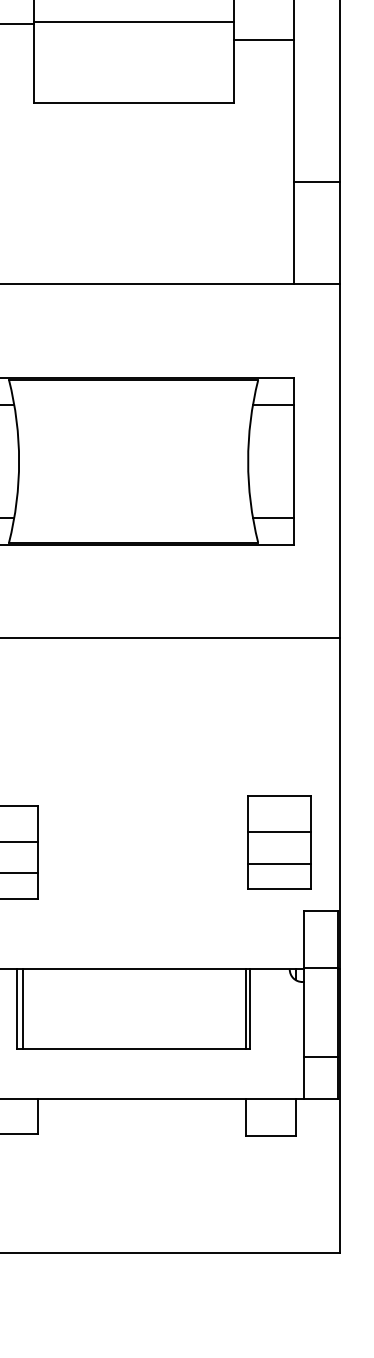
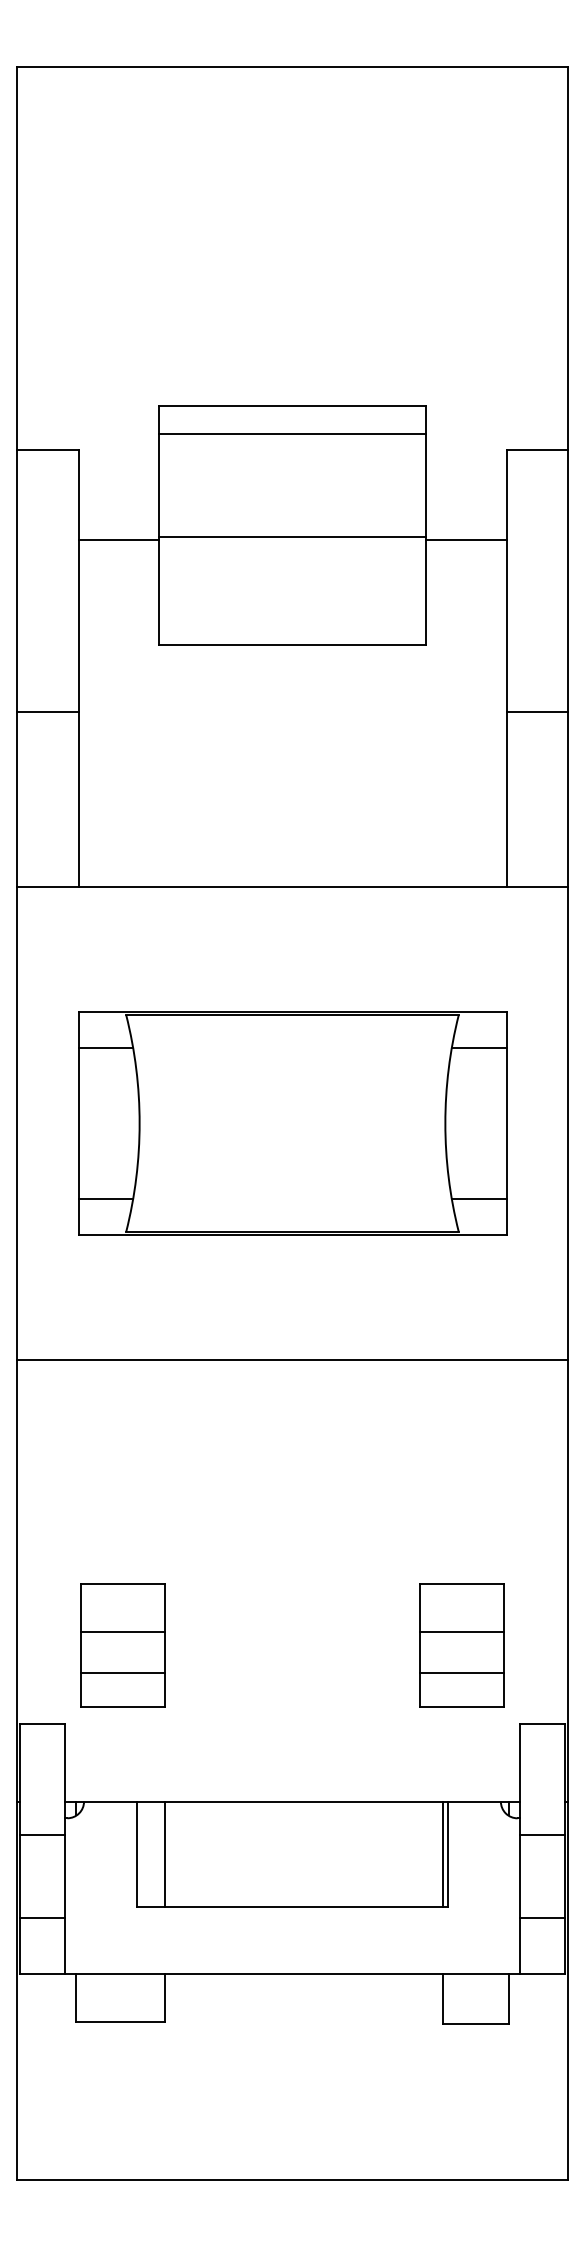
line: (263, 39) -> (465, 539), moved
line: (316, 181) -> (536, 712), moved
part: (278, 842) -> (461, 1645), moved
line: (320, 967) -> (542, 1834), moved
line: (22, 1009) -> (164, 1854), moved

